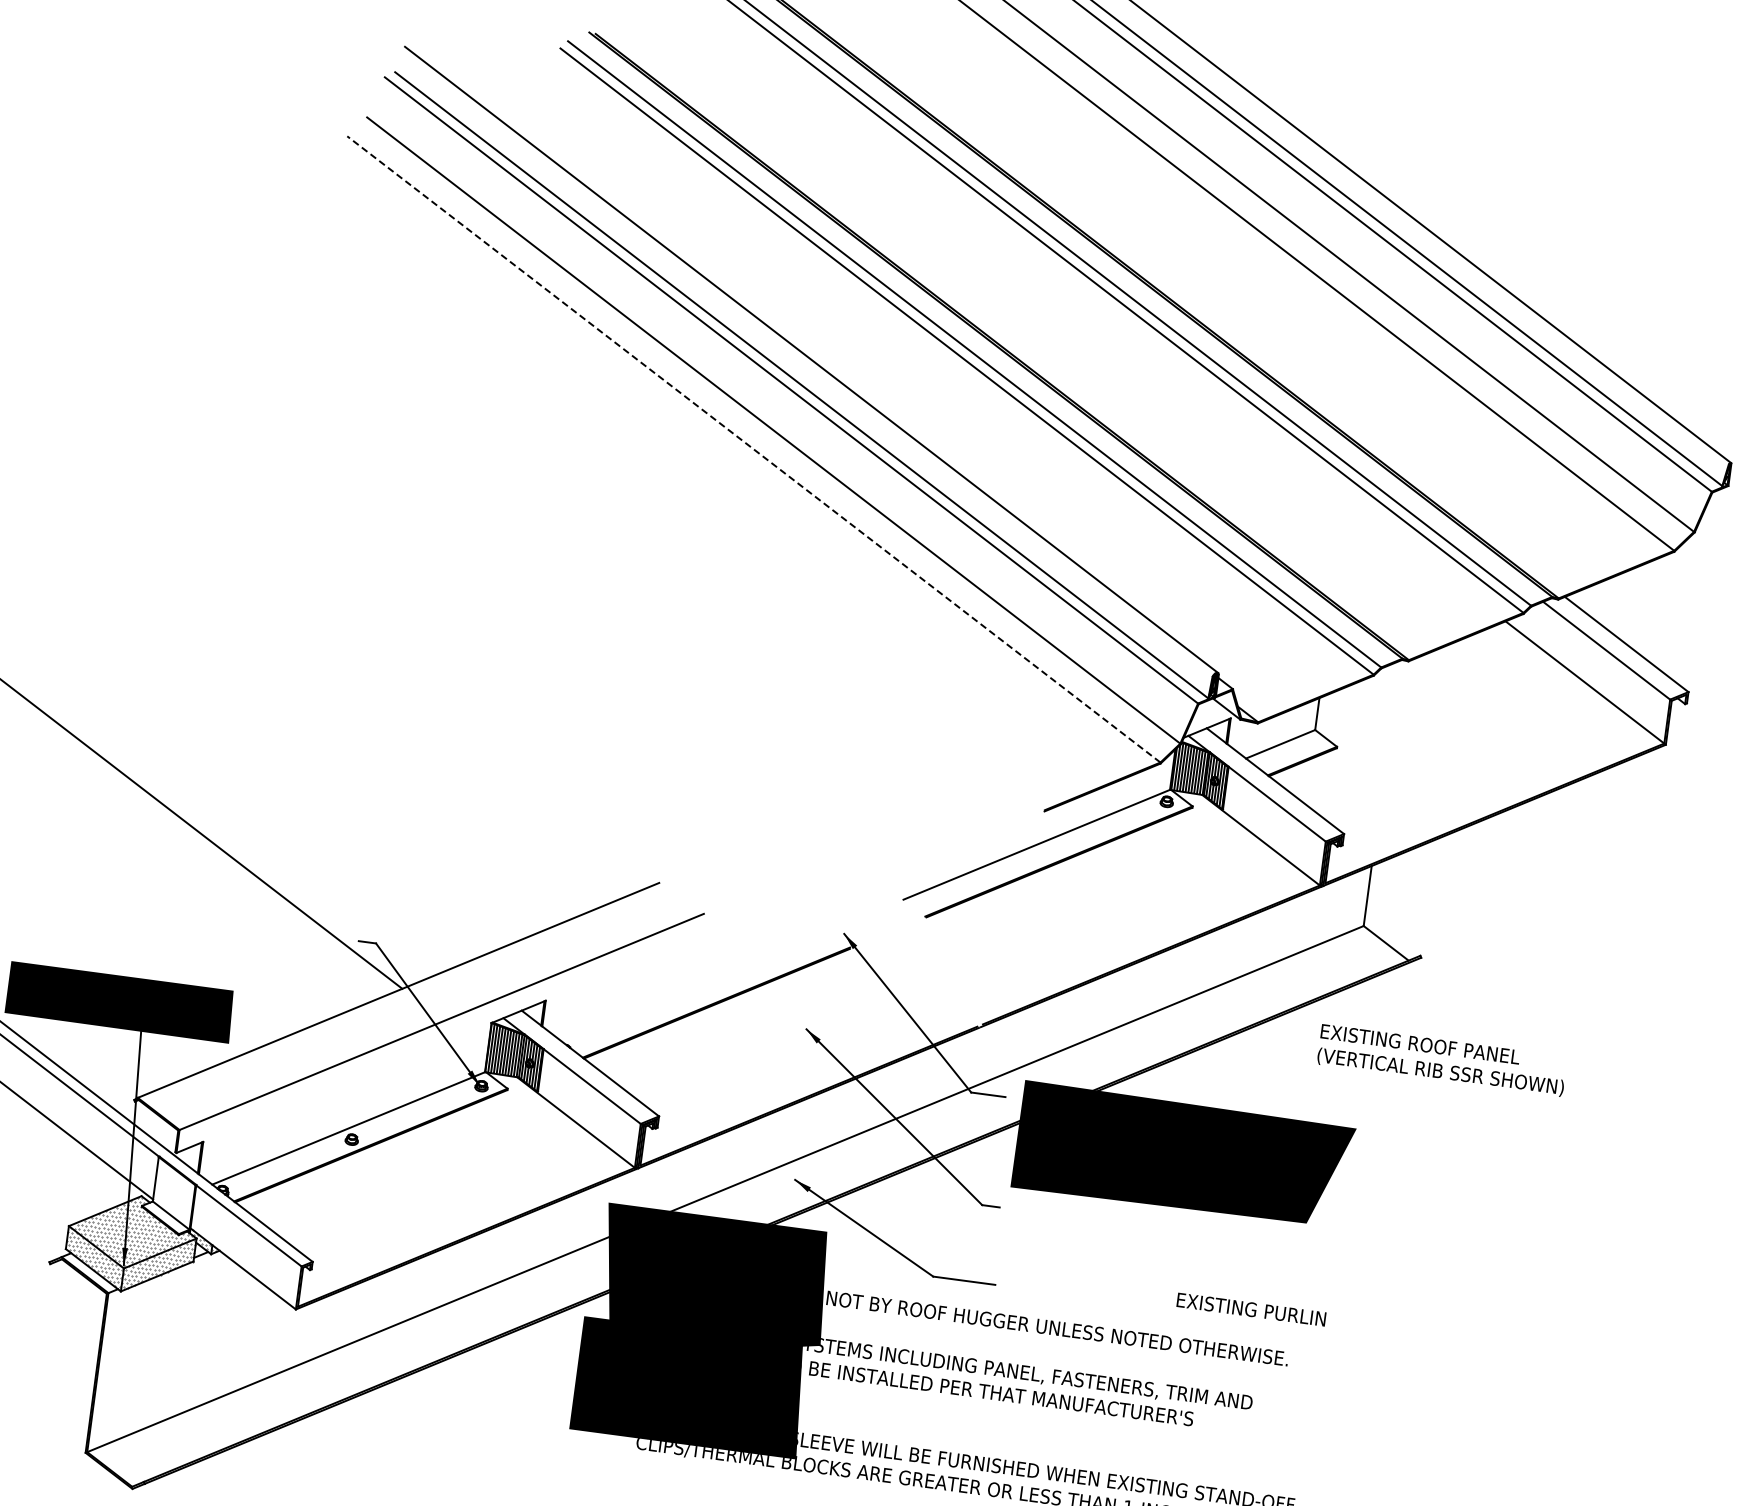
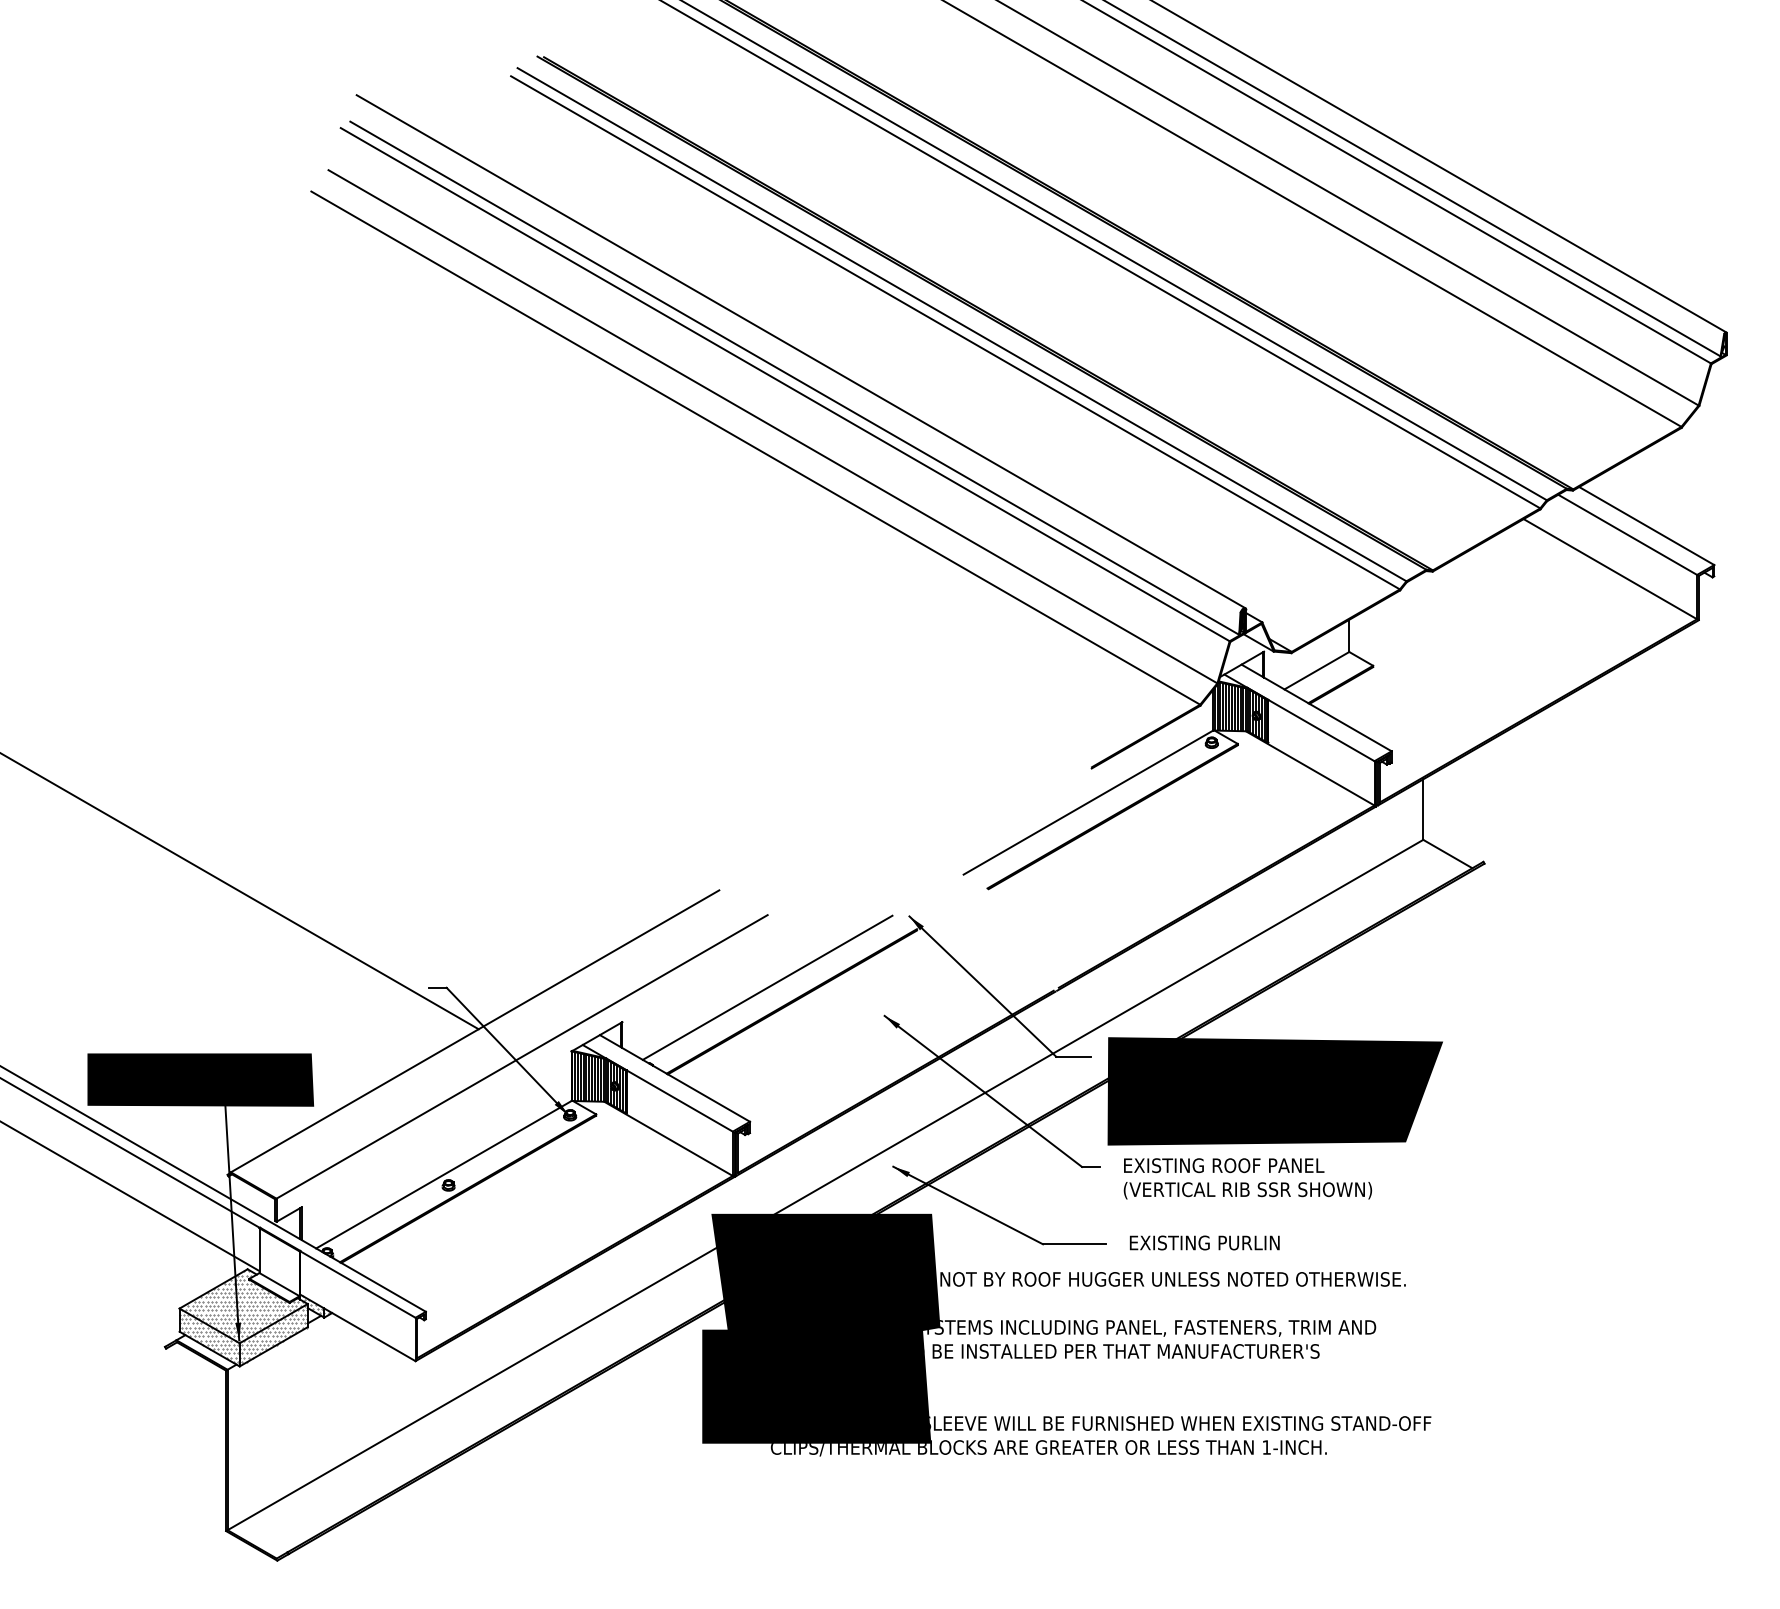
line: (753, 448) -> (755, 447), dashed -> solid
line: (694, 985) -> (767, 987), added
text: (1441, 1060) -> (1247, 1178), moved
text: (1251, 1309) -> (1204, 1242), moved

